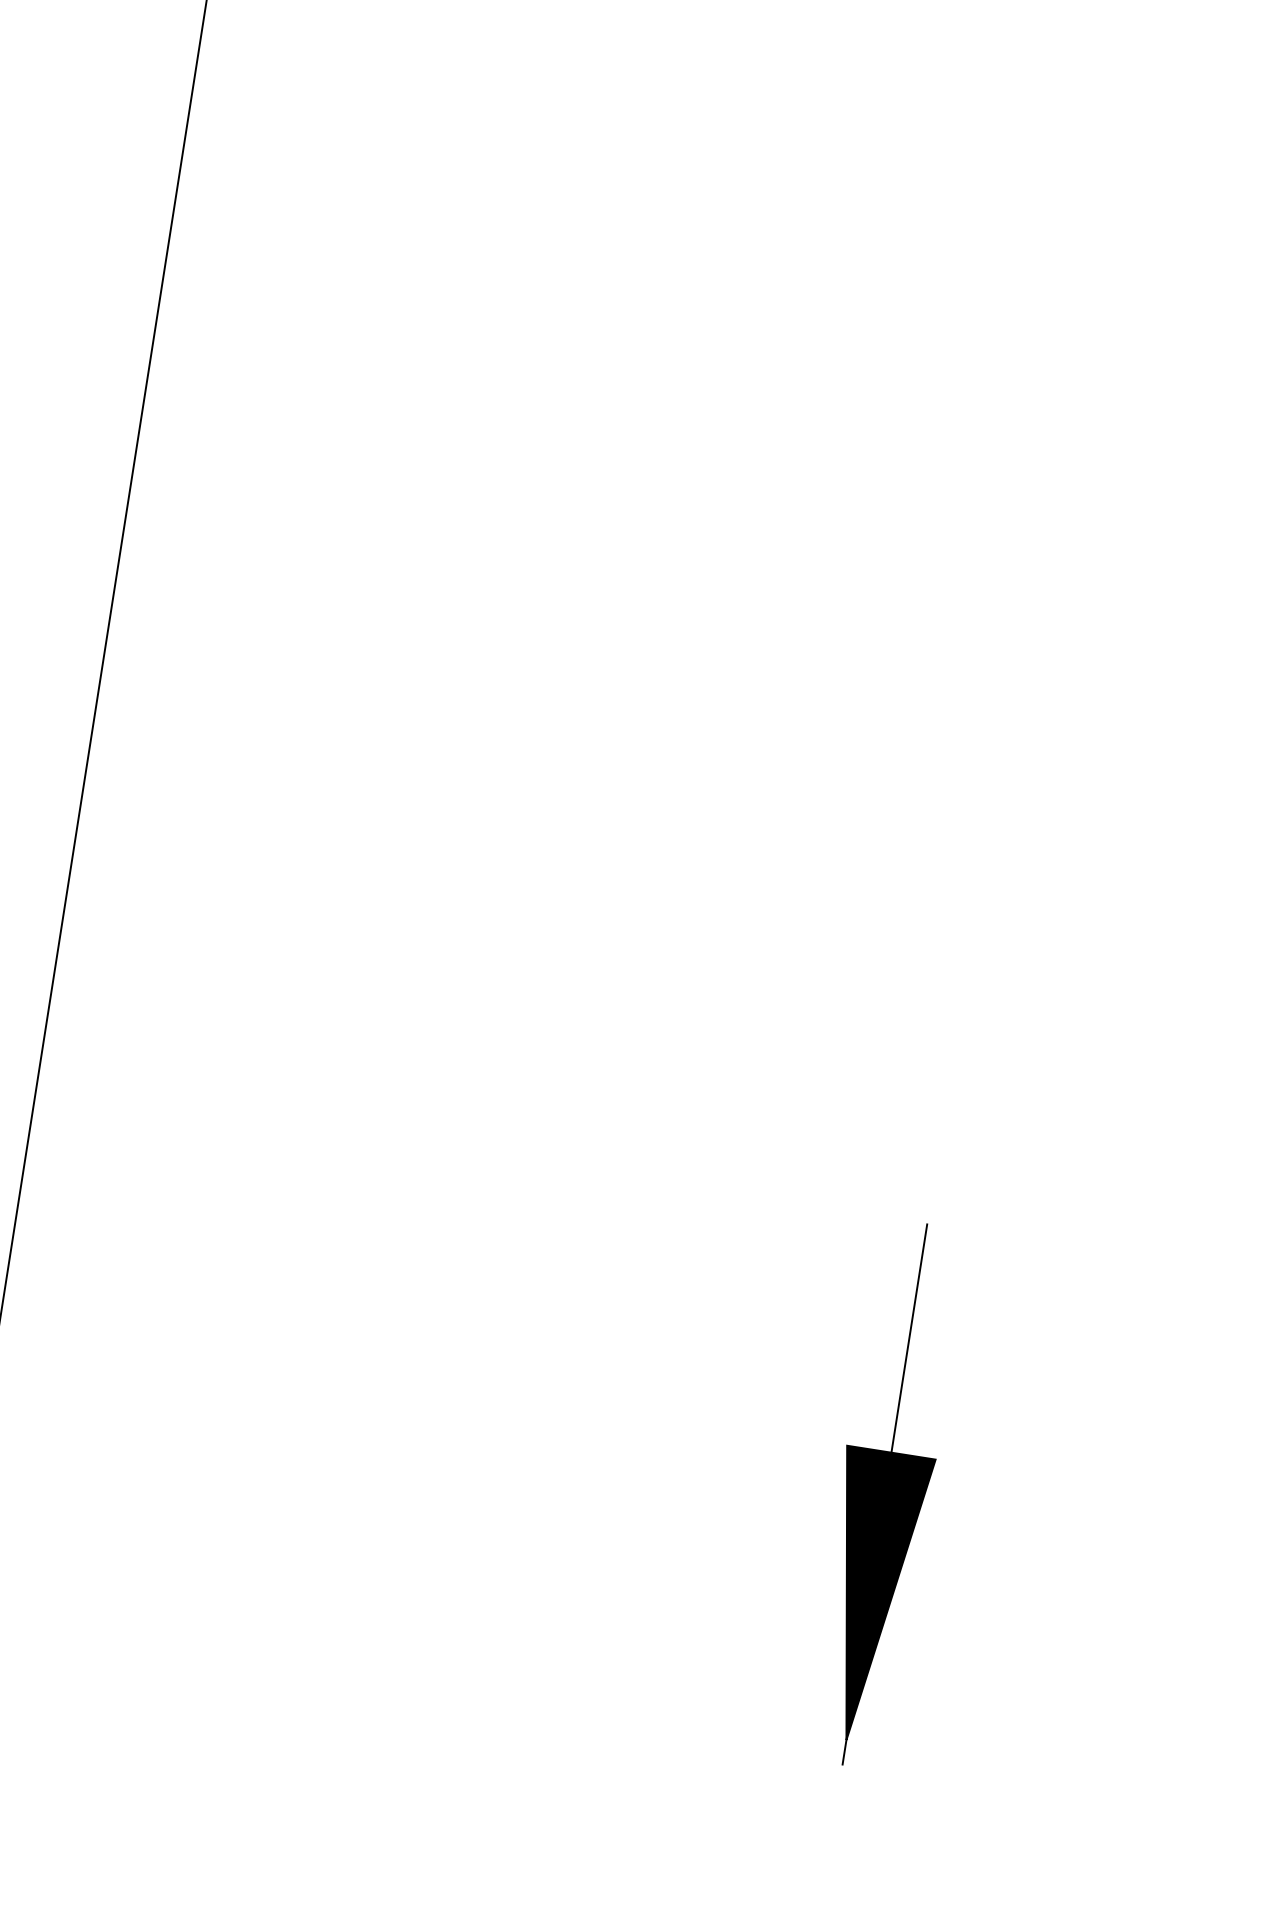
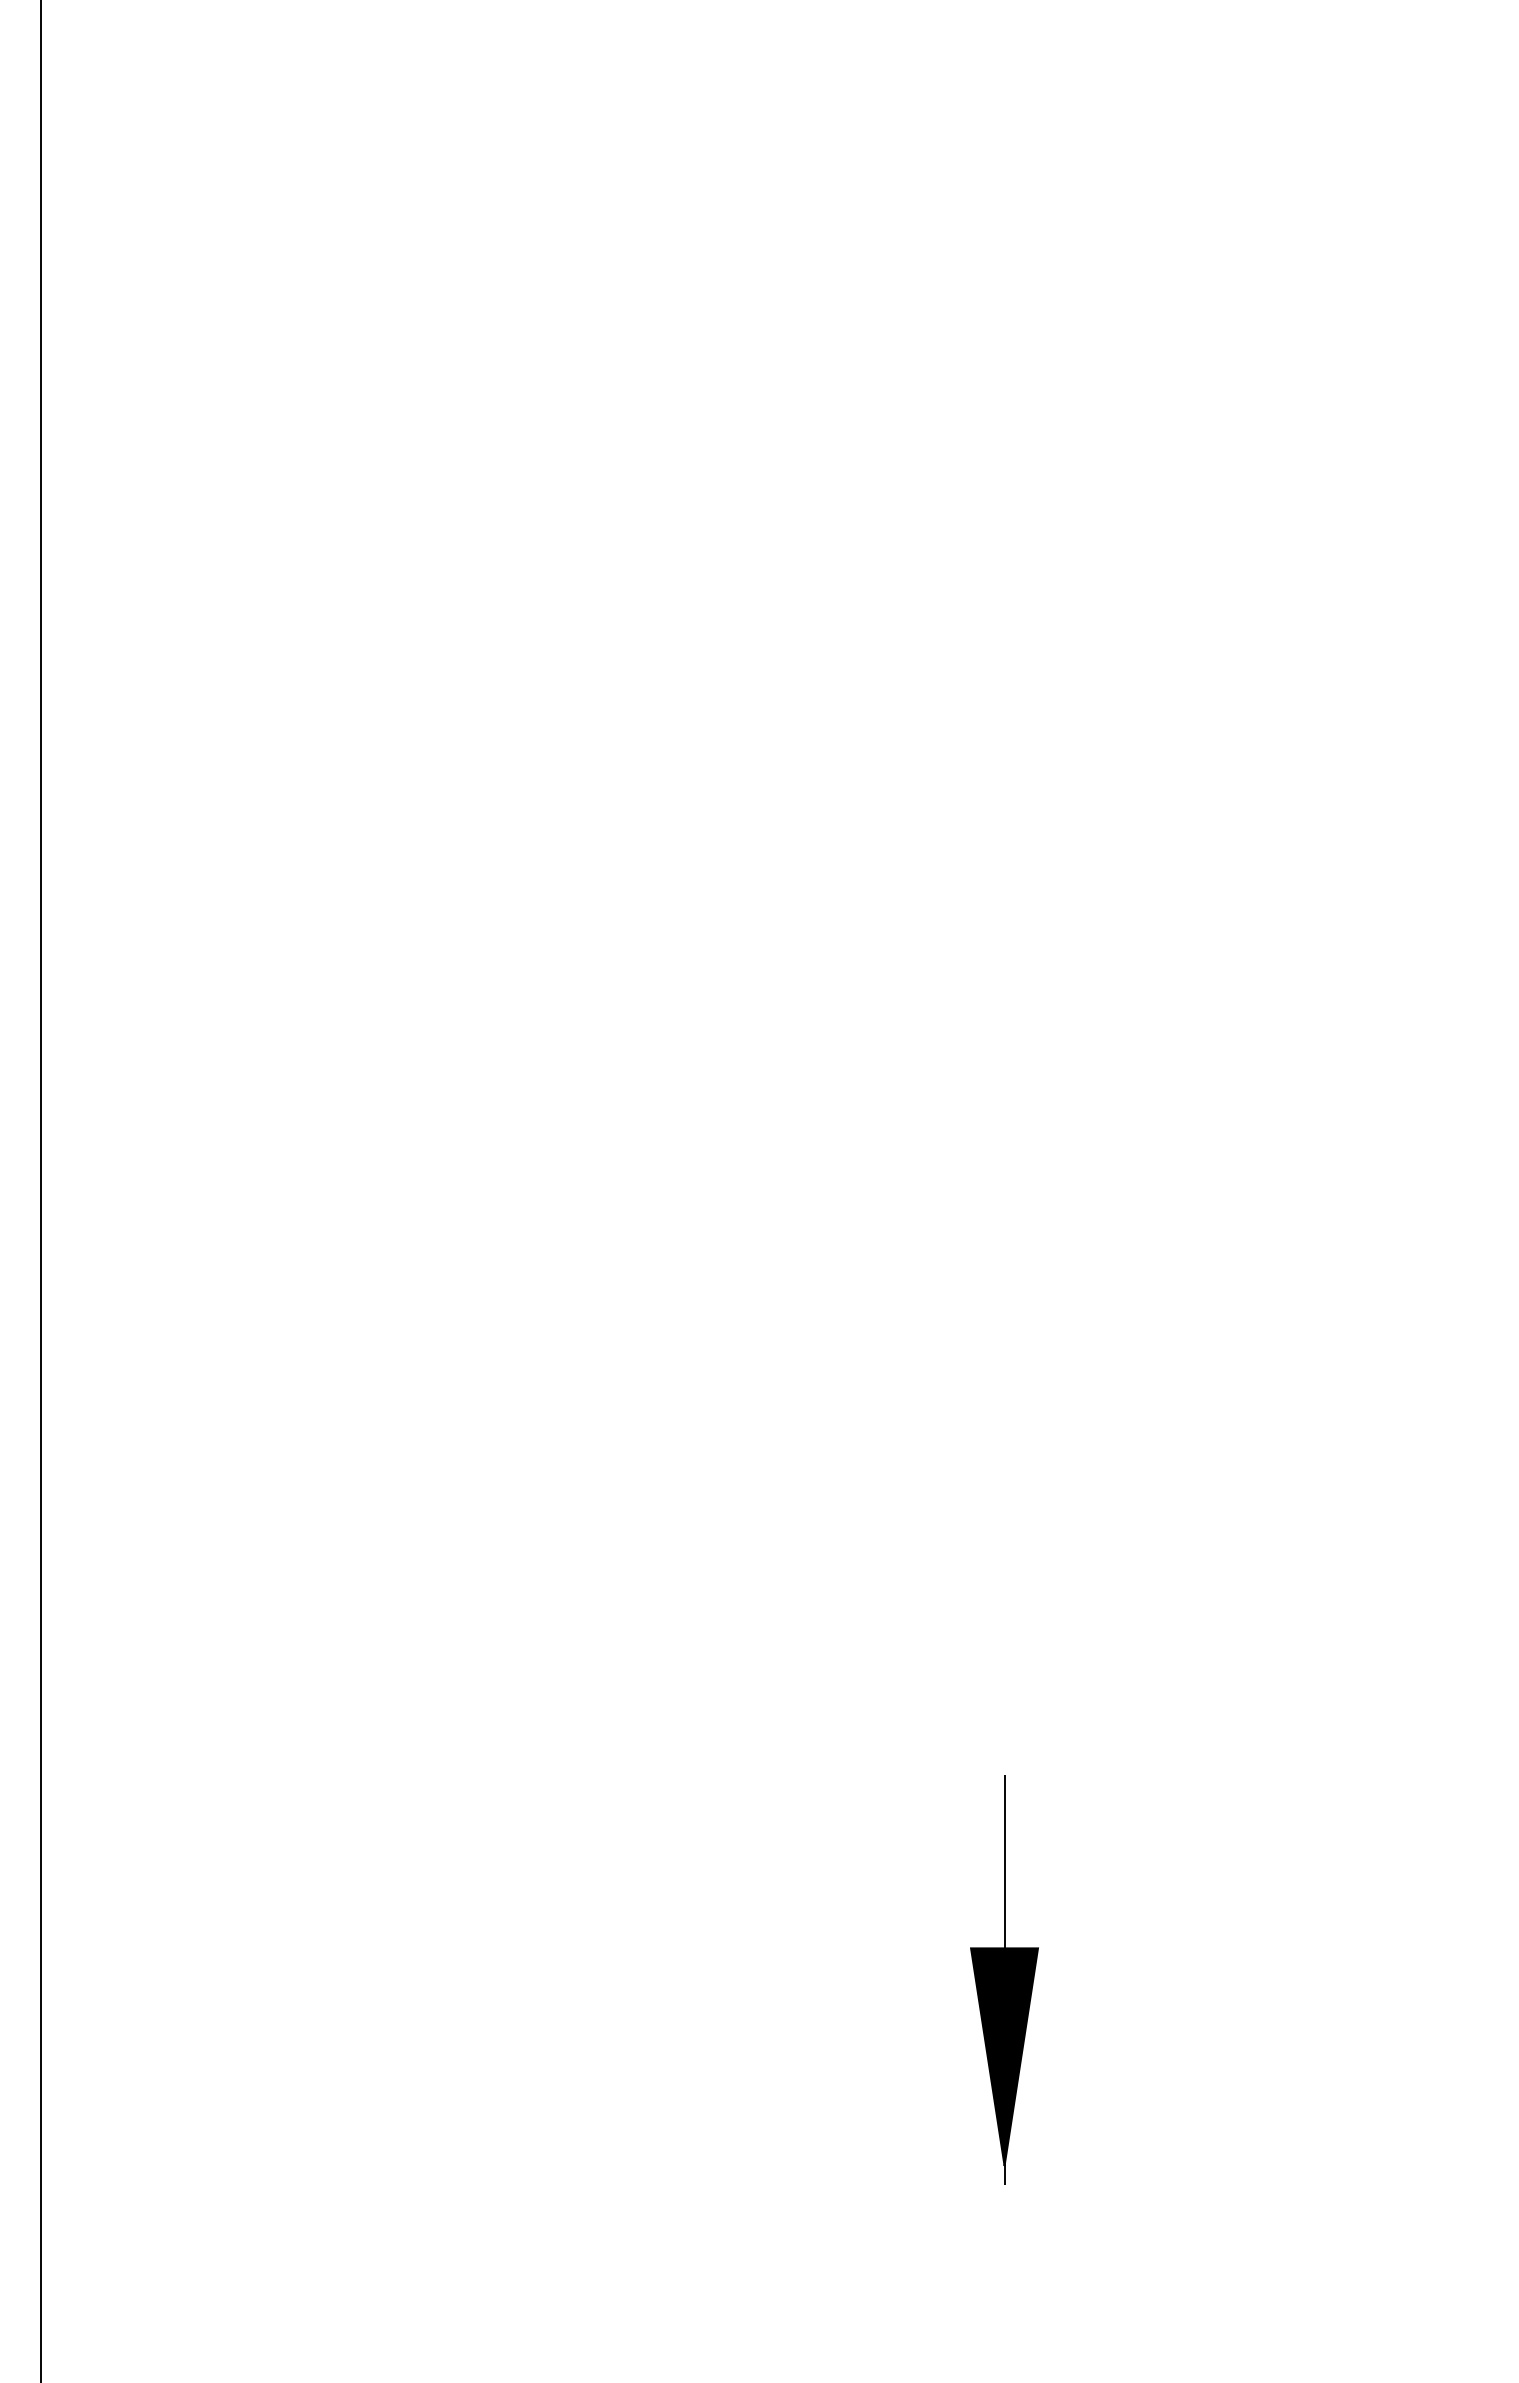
part: (884, 1493) -> (1004, 1979), size x0.7

